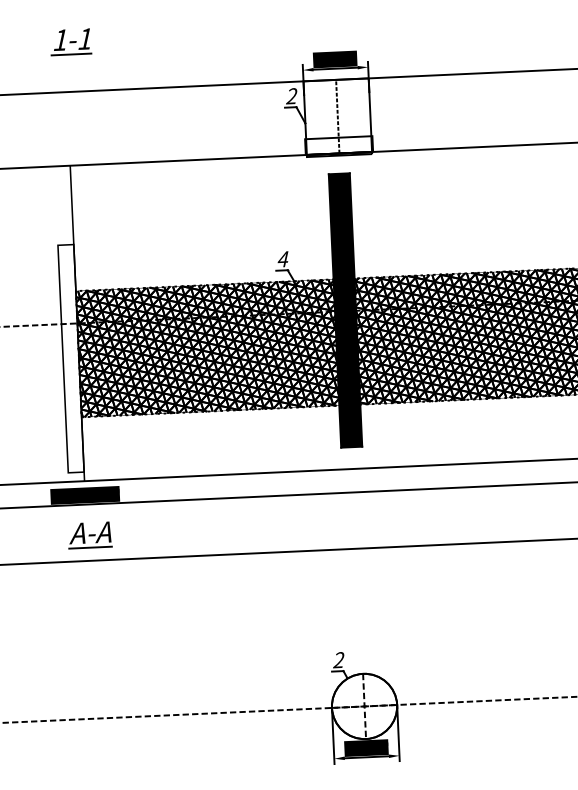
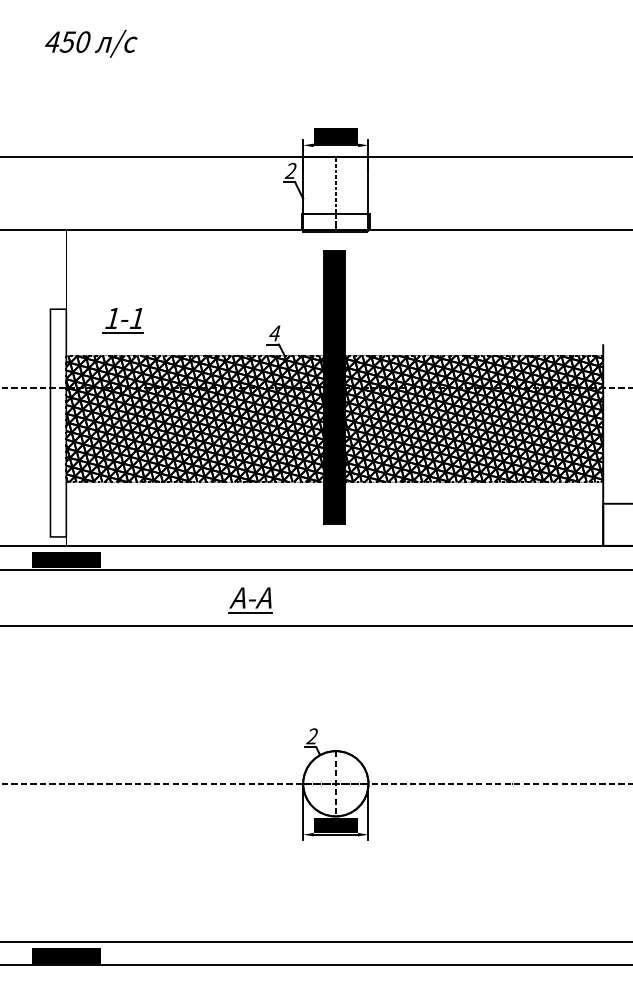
part: (70, 41) -> (122, 320), moved
part: (90, 535) -> (250, 600), moved

